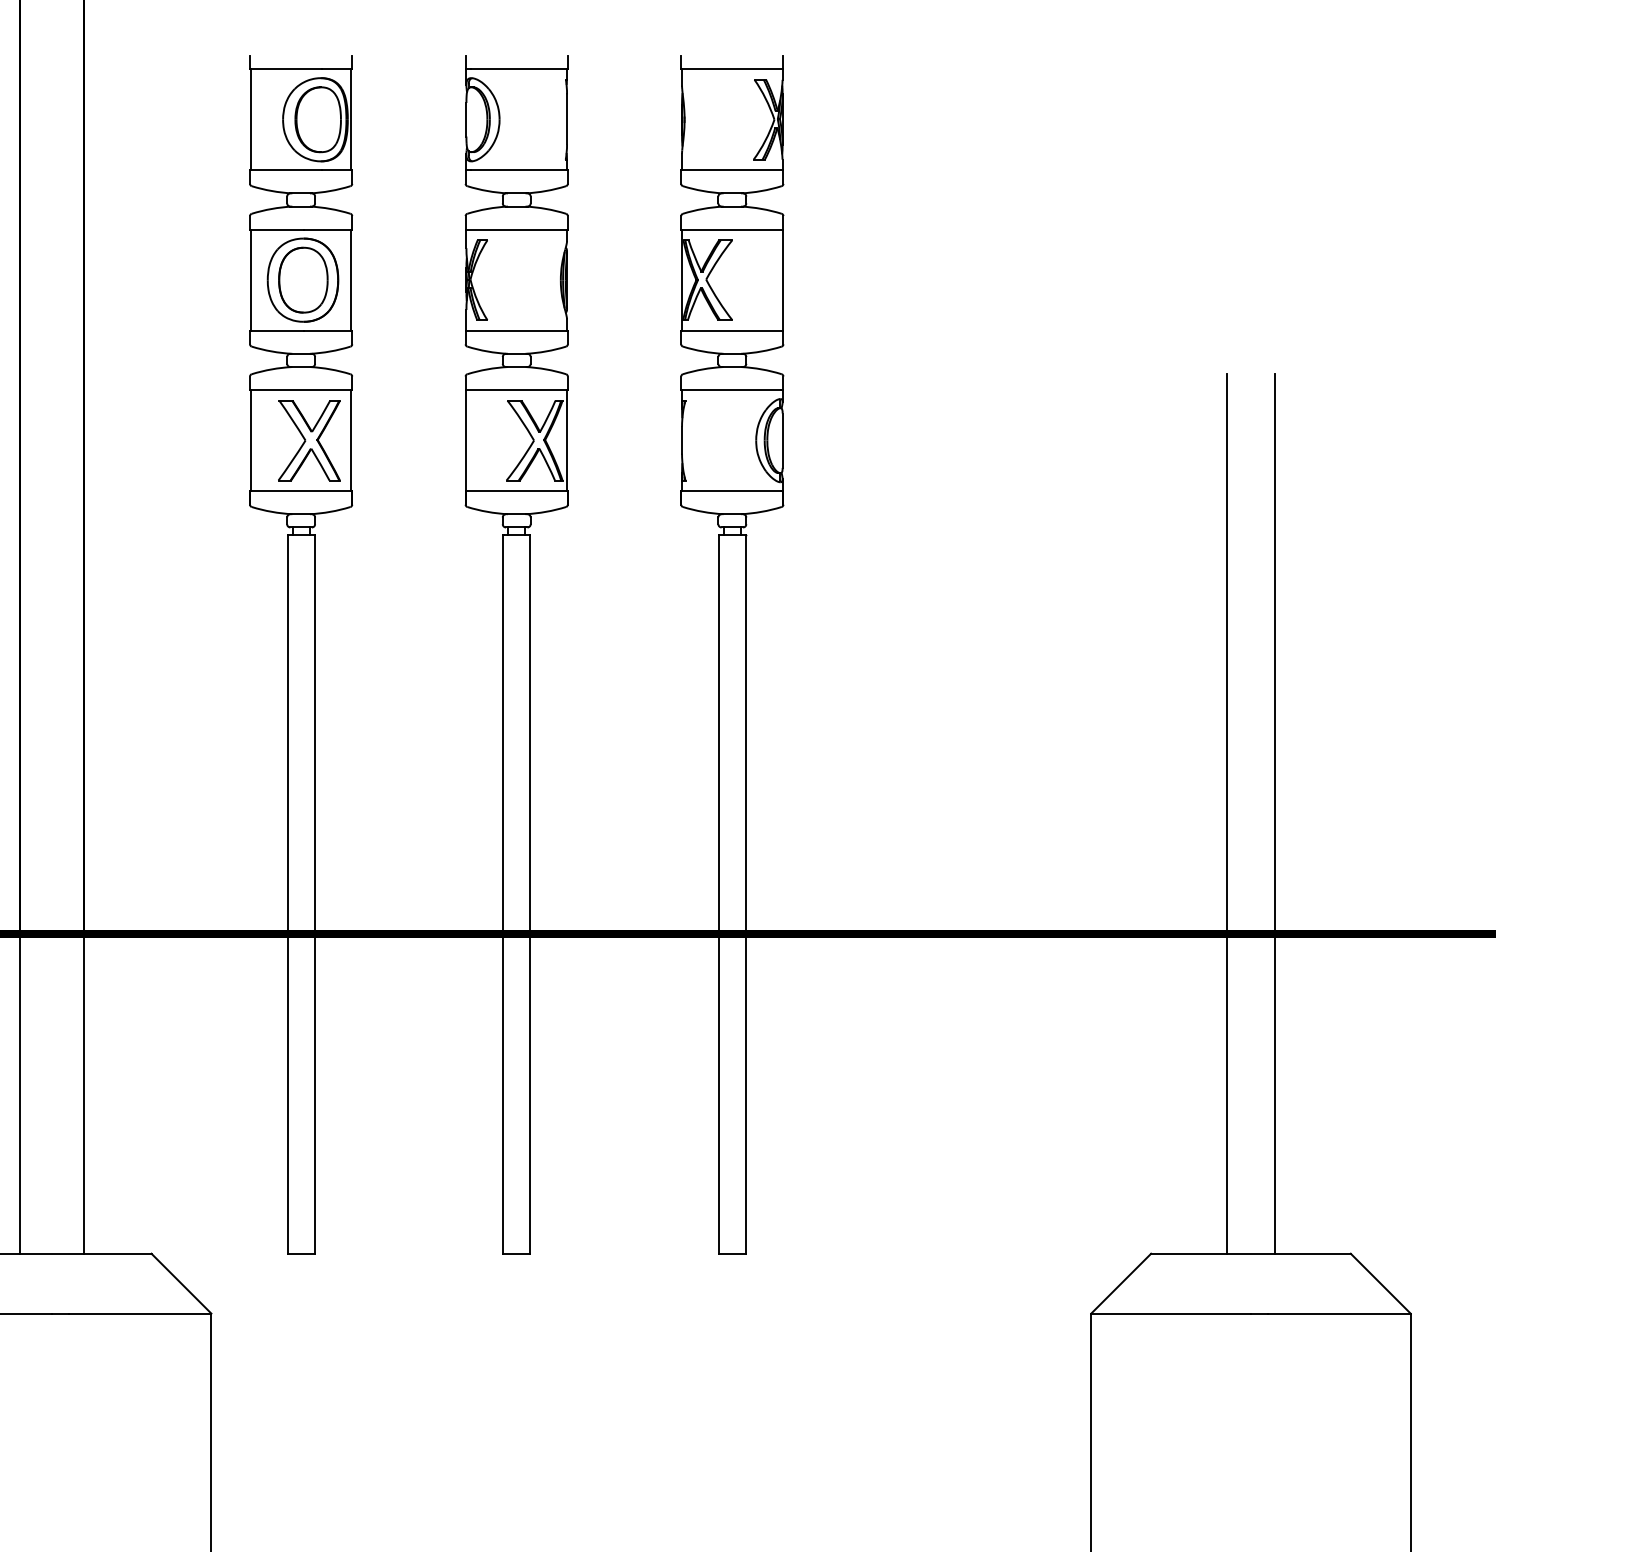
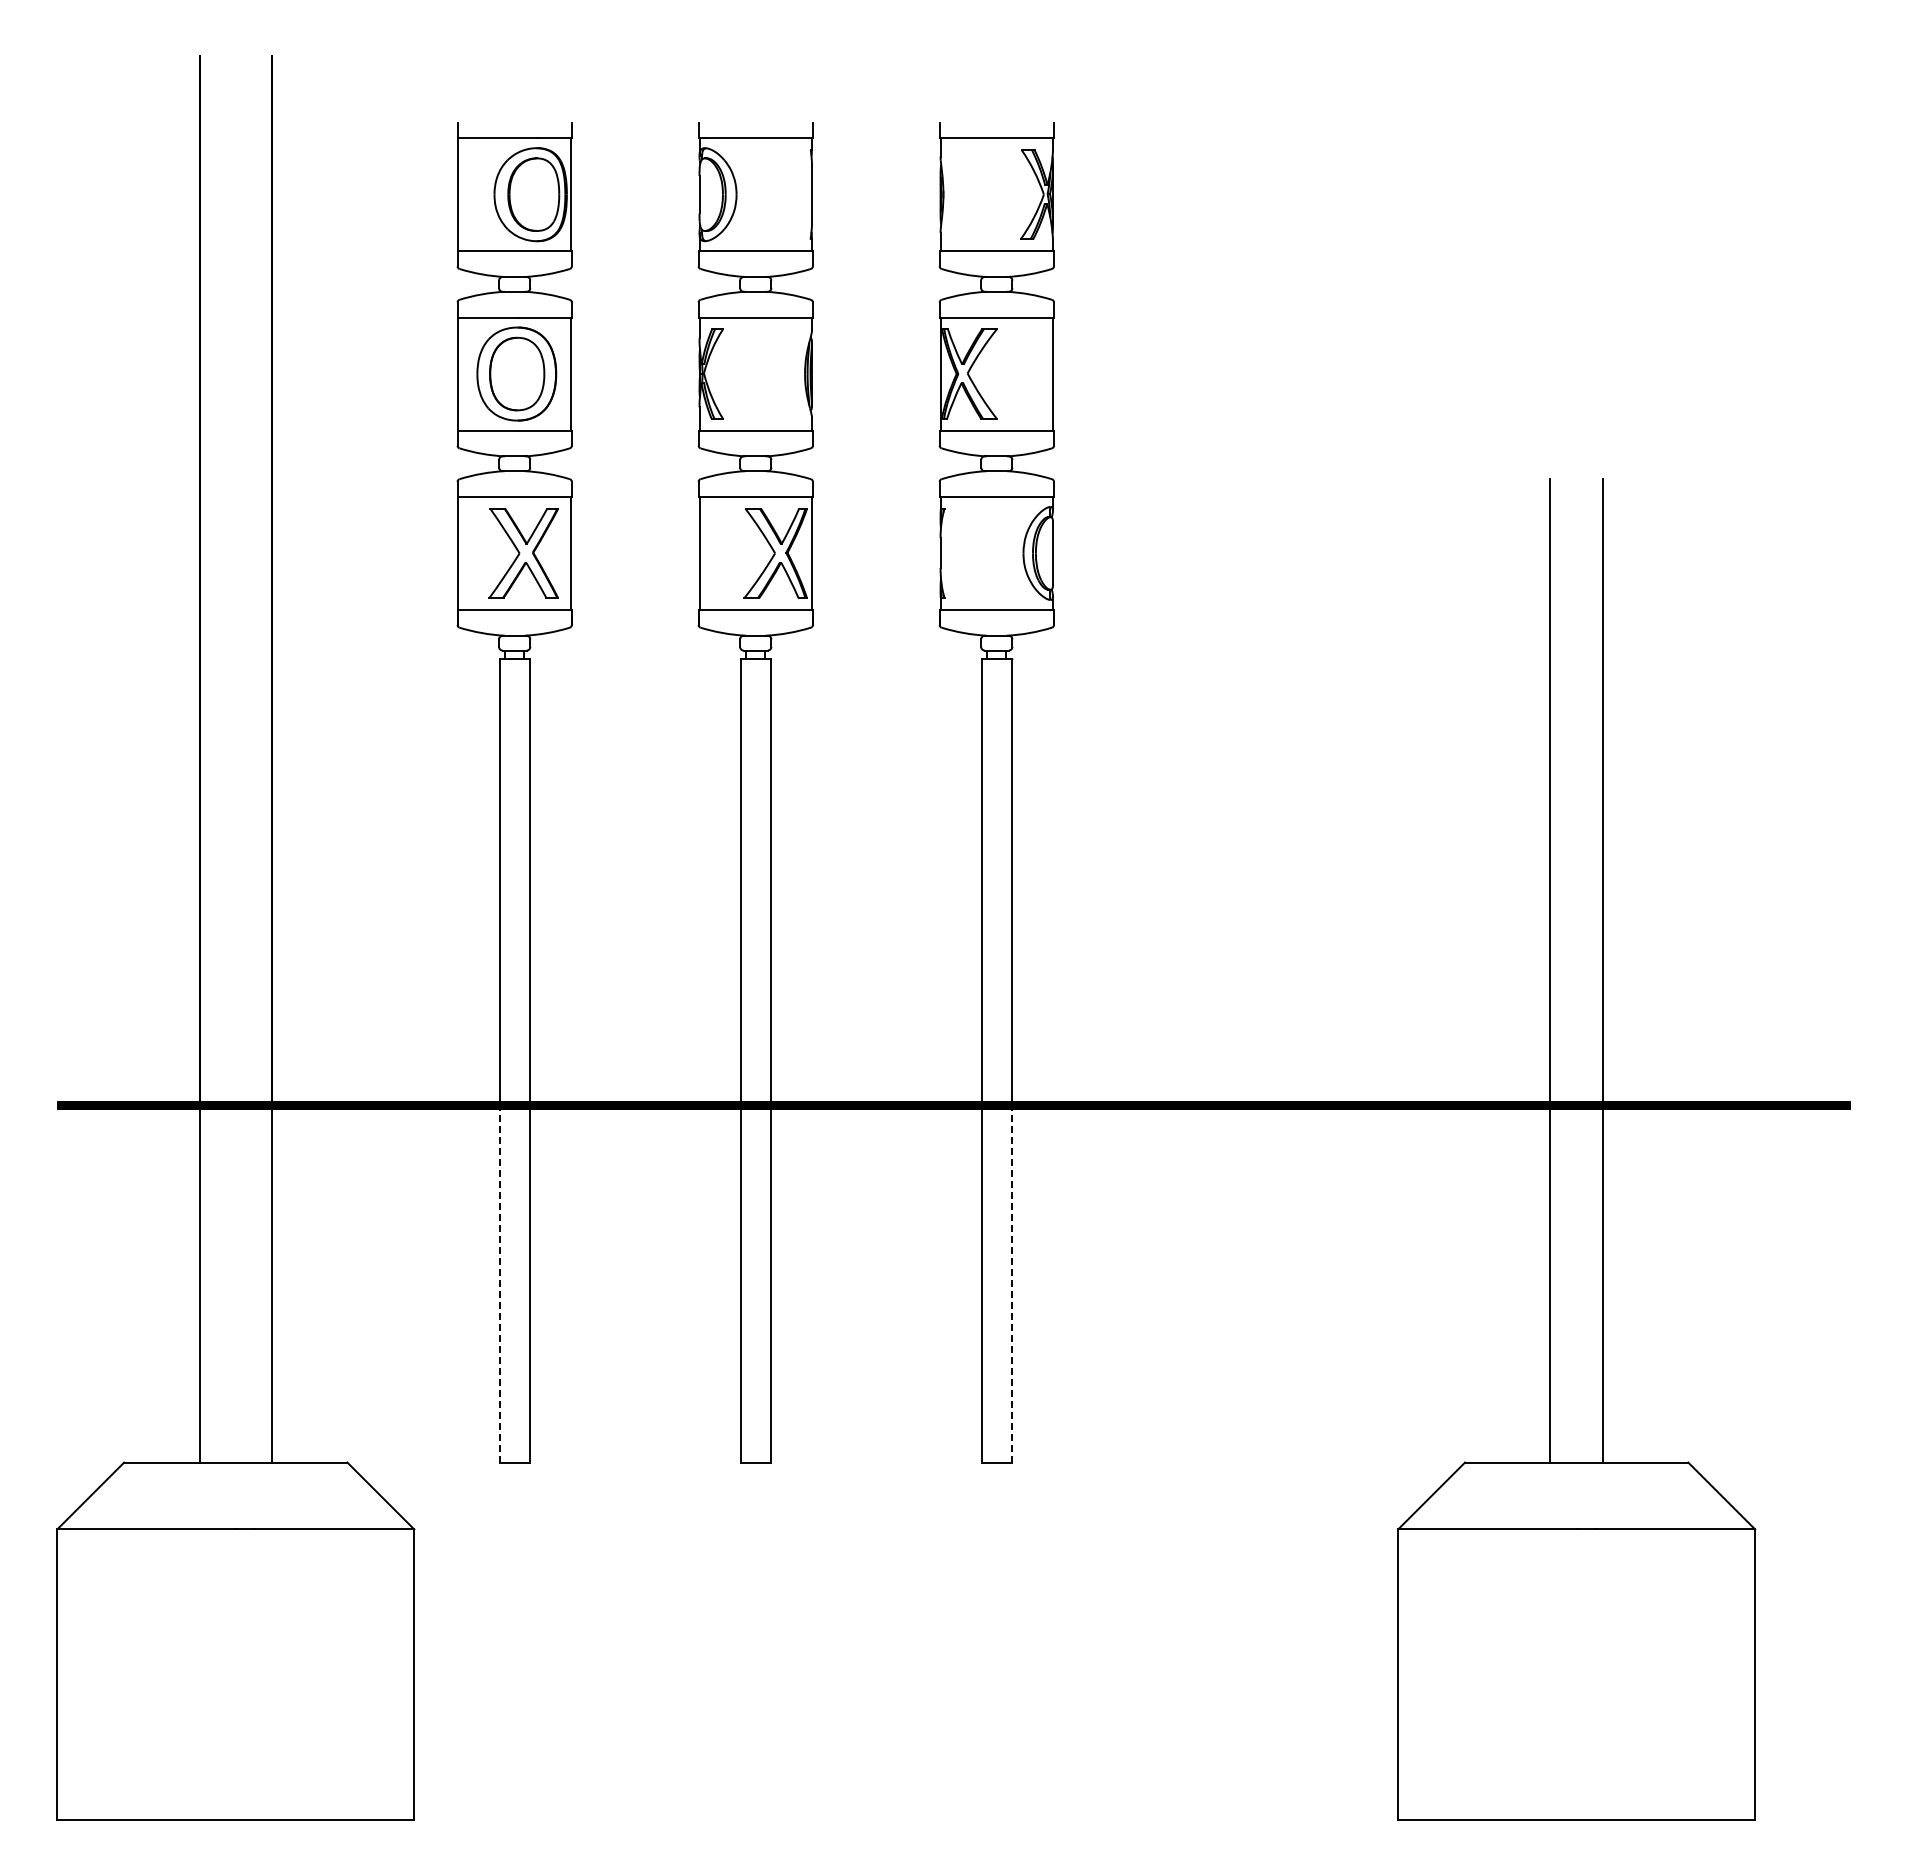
line: (287, 1093) -> (499, 1283), solid -> dashed
line: (745, 1093) -> (1011, 1283), solid -> dashed

